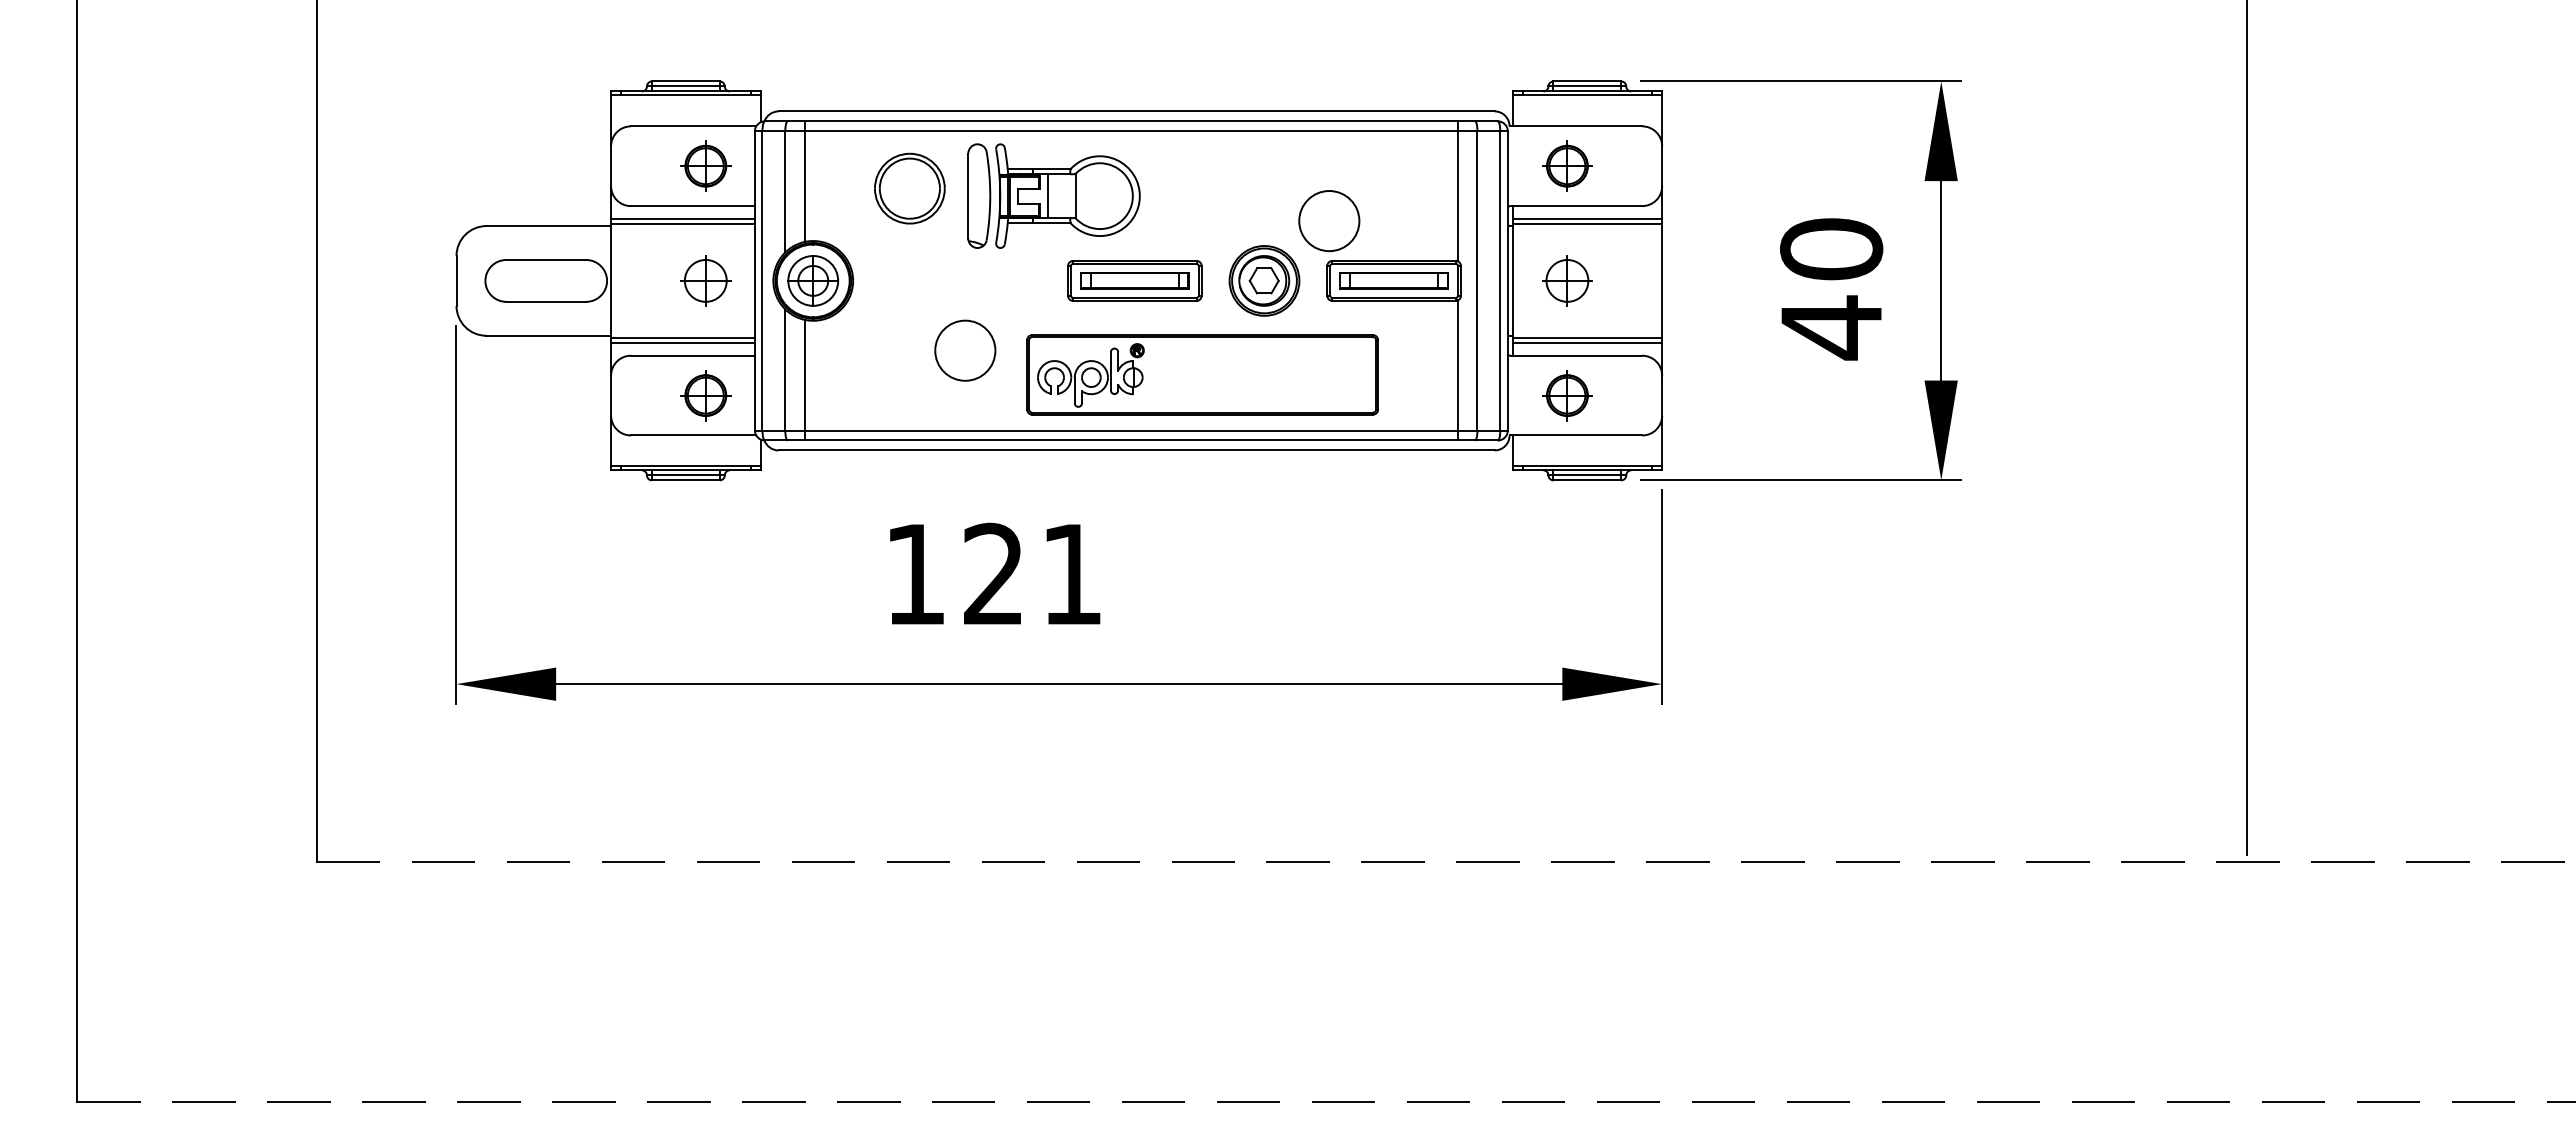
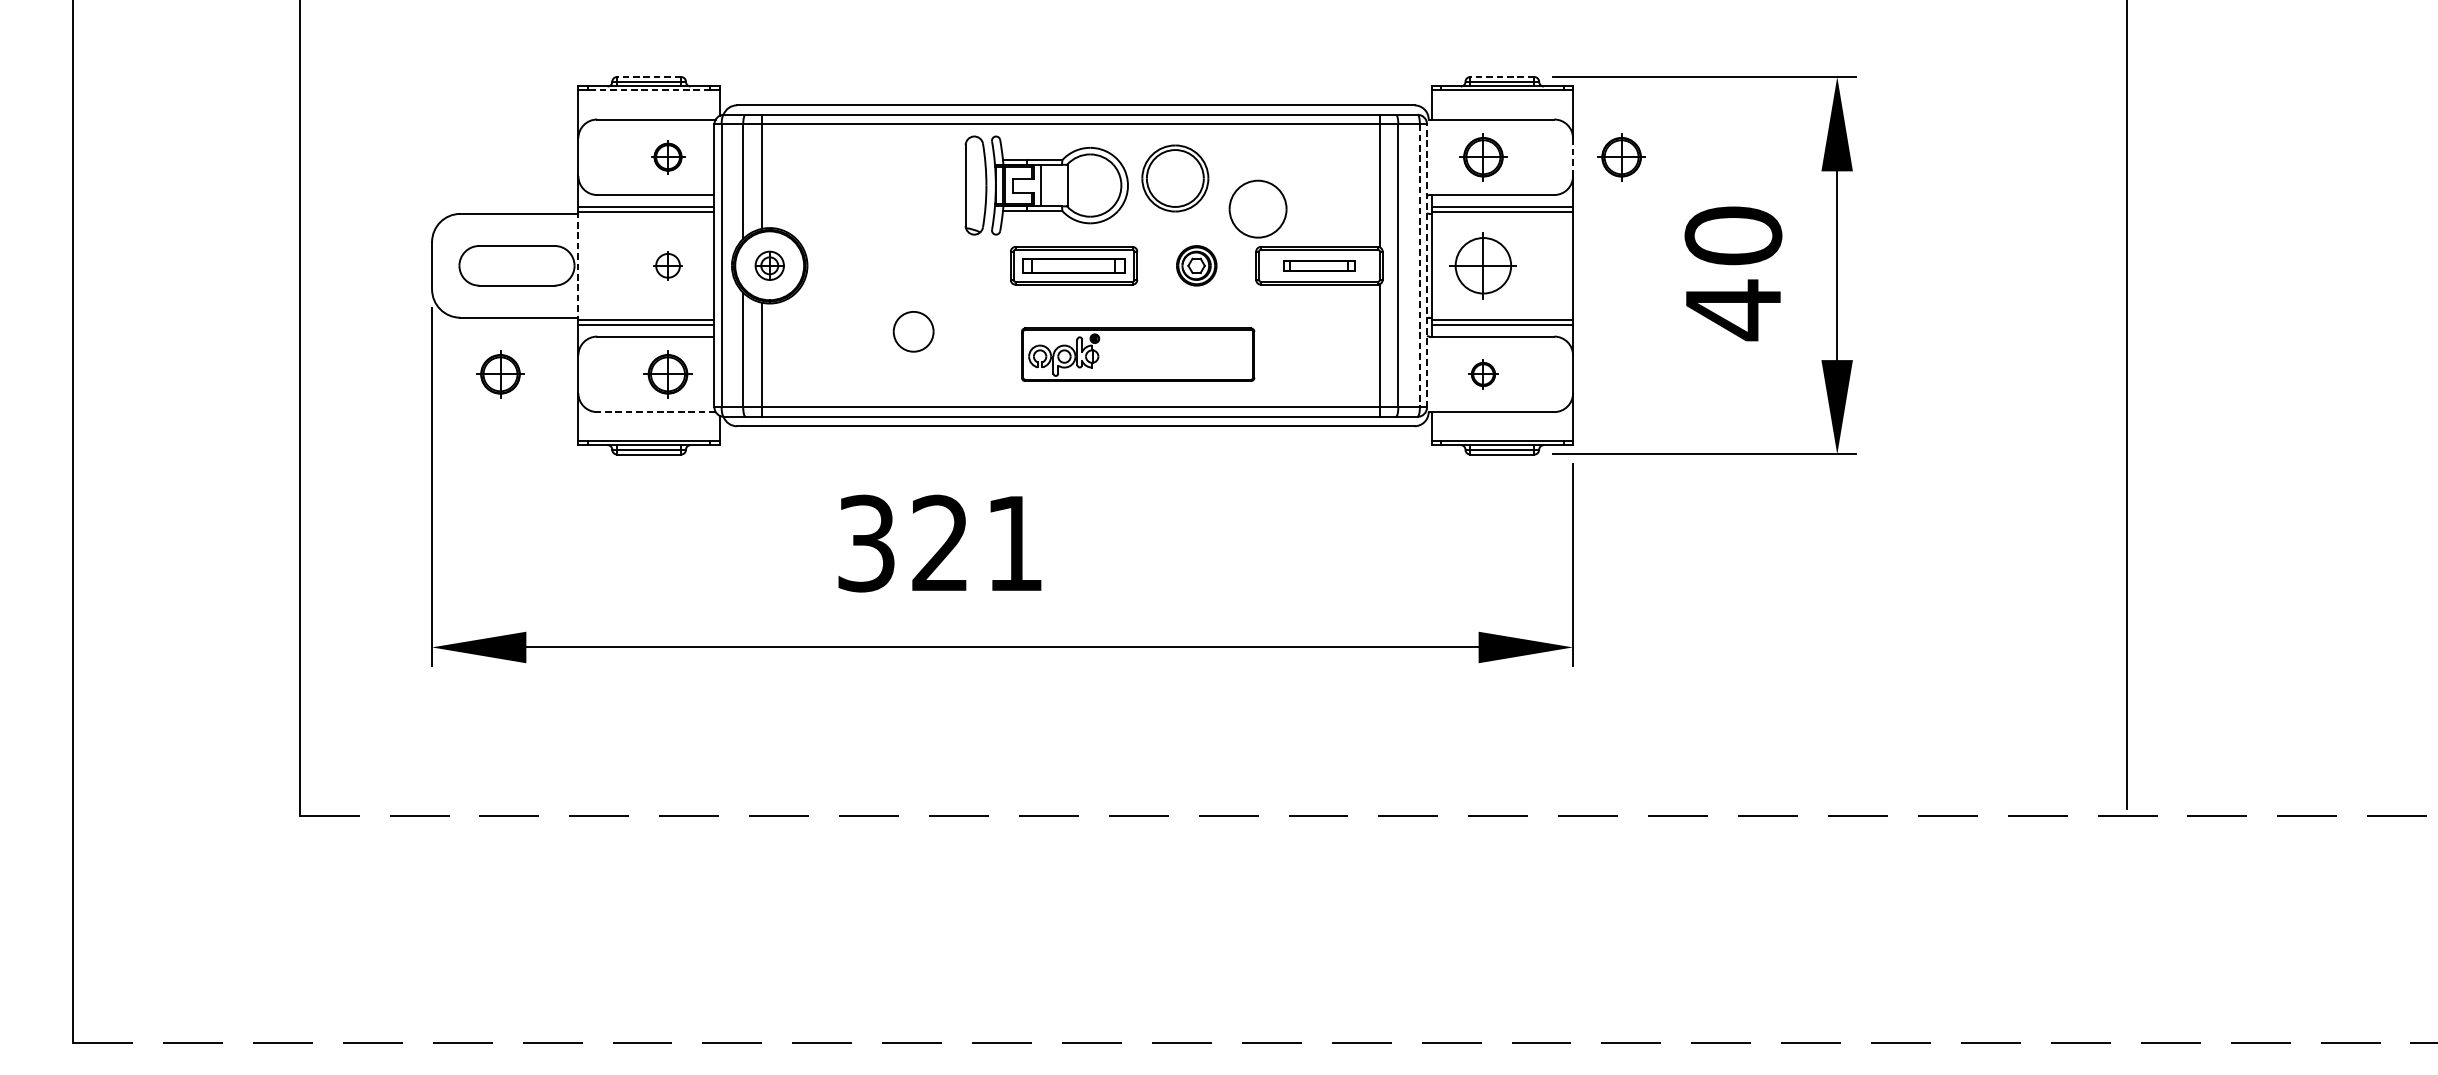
line: (685, 81) -> (648, 77), solid -> dashed
line: (1587, 81) -> (1502, 77), solid -> dashed
line: (685, 95) -> (648, 90), solid -> dashed
part: (705, 165) -> (667, 156), size x0.7
part: (1713, 165) -> (1621, 156), added
line: (1662, 166) -> (1573, 157), solid -> dashed
part: (909, 188) -> (1174, 178), moved
part: (1053, 195) -> (1046, 184), moved
part: (705, 280) -> (667, 265), size x0.6
part: (813, 280) -> (769, 265), size x0.6
part: (1264, 280) -> (1196, 265), size x0.6
part: (1393, 280) -> (1318, 265), size x0.7
line: (1500, 280) -> (1420, 265), solid -> dashed
line: (1507, 280) -> (1426, 265), solid -> dashed
part: (1567, 280) -> (1483, 265), size x1.4
line: (611, 281) -> (578, 266), solid -> dashed
part: (965, 350) -> (913, 331), size x0.7
part: (1202, 374) -> (1138, 354), size x0.7
part: (528, 395) -> (500, 374), added
part: (1567, 395) -> (1483, 374), size x0.6
line: (693, 435) -> (656, 412), solid -> dashed
text: (915, 574) -> (866, 543), 121 -> 321

